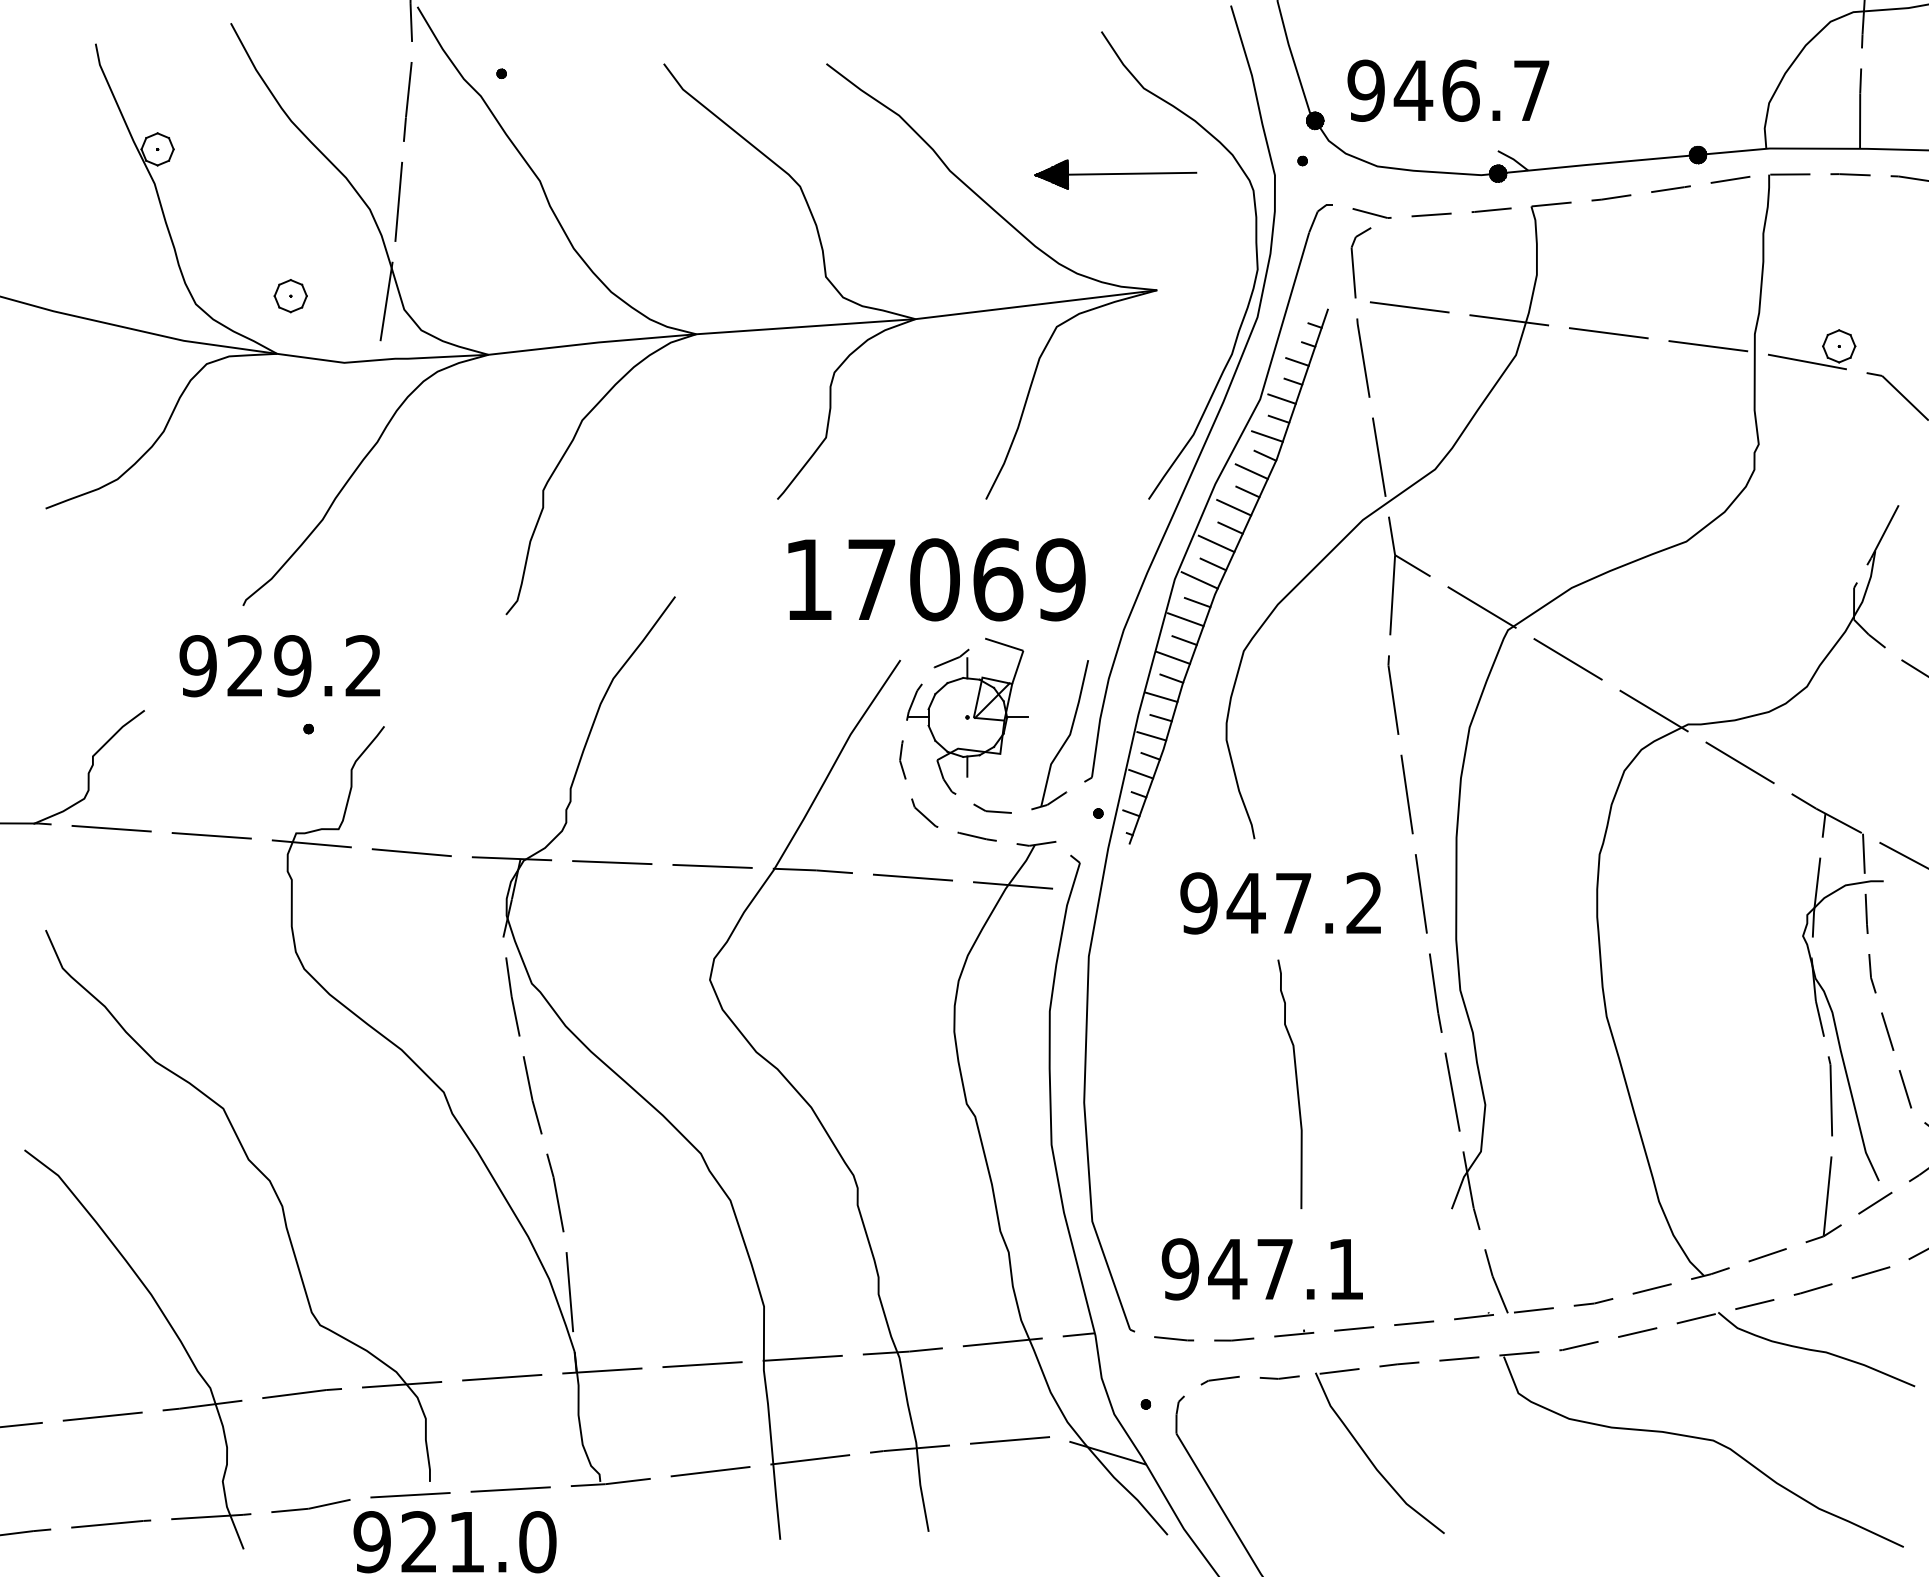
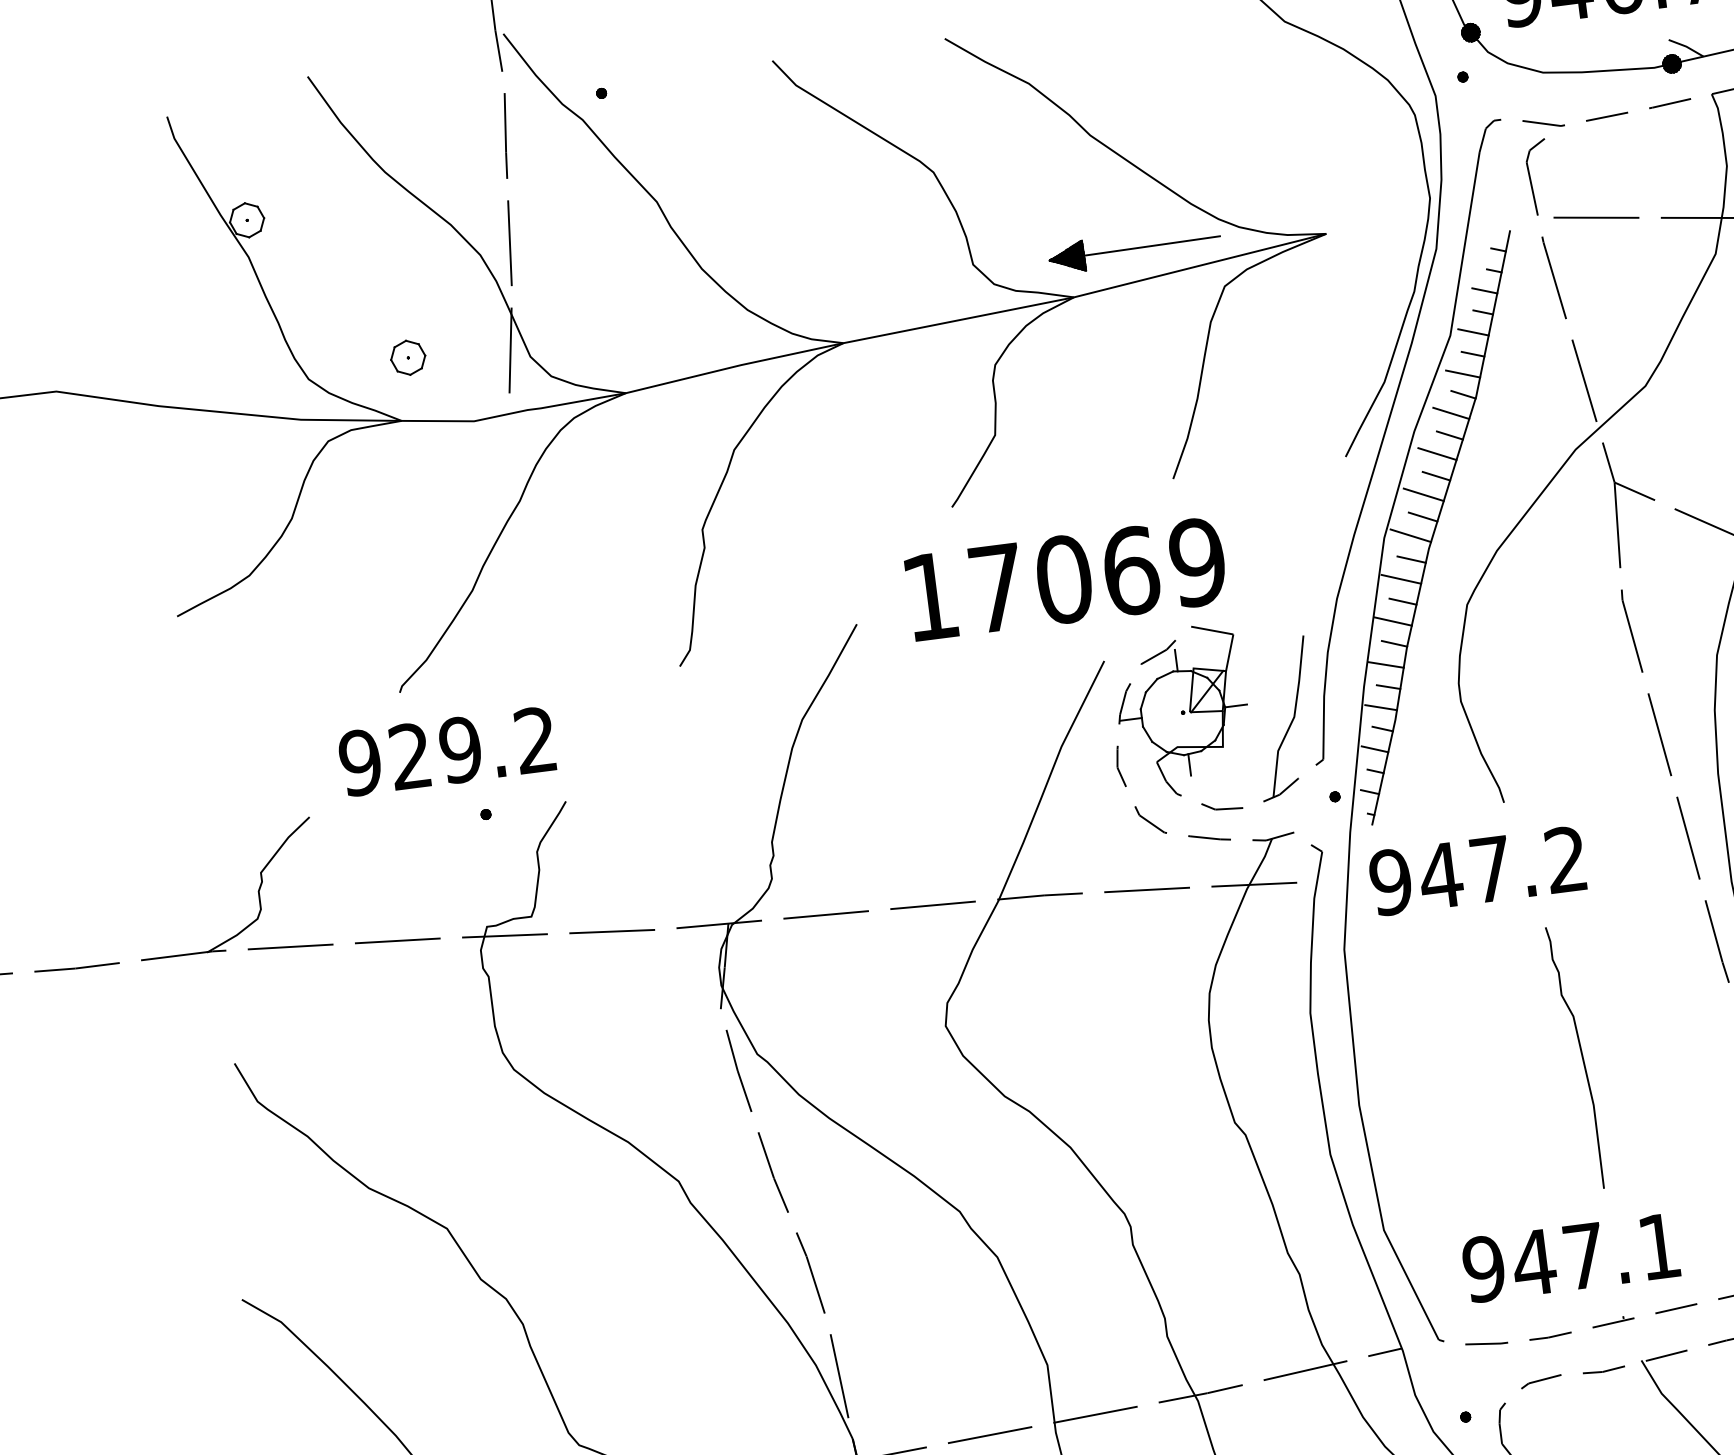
part: (1115, 174) -> (1134, 249), moved
text: (936, 579) -> (1065, 579), moved
text: (1280, 903) -> (1477, 871), moved

